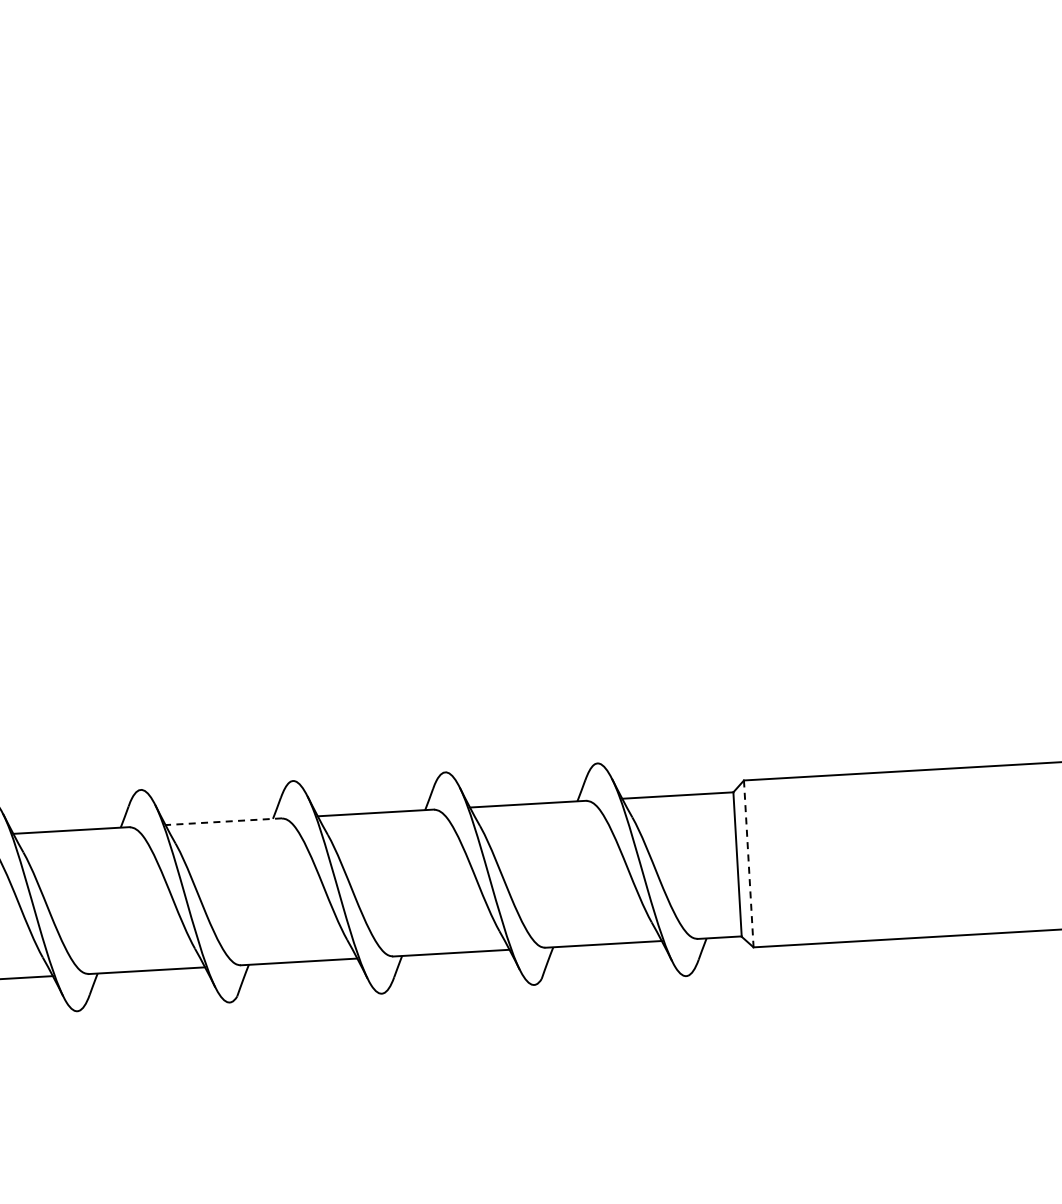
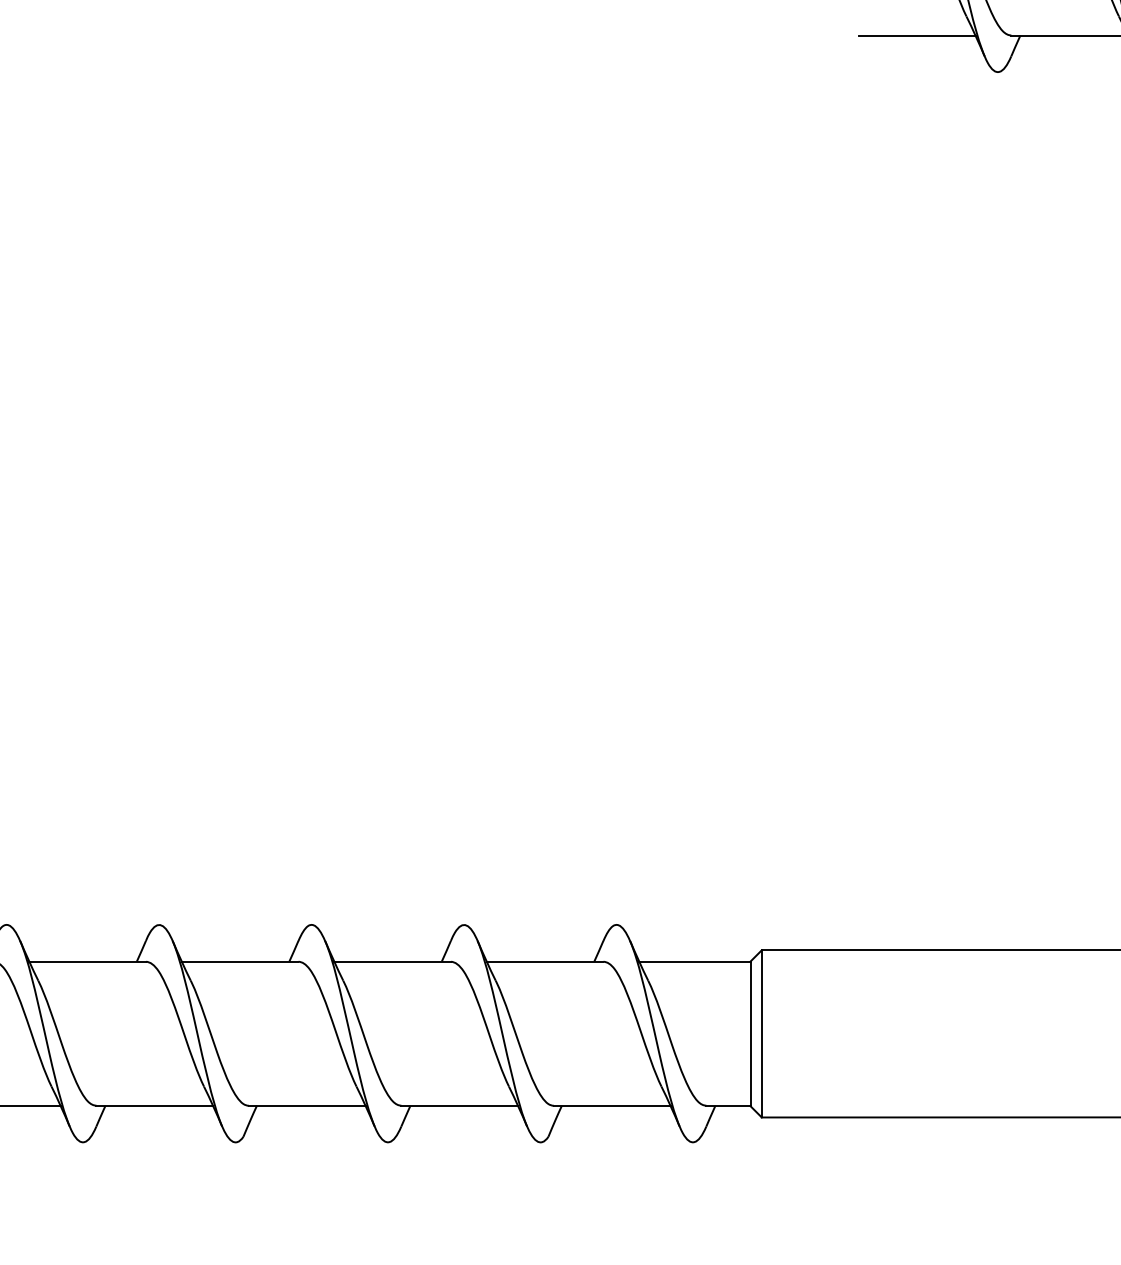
line: (223, 821) -> (239, 961), dashed -> solid
line: (748, 863) -> (761, 1033), dashed -> solid

